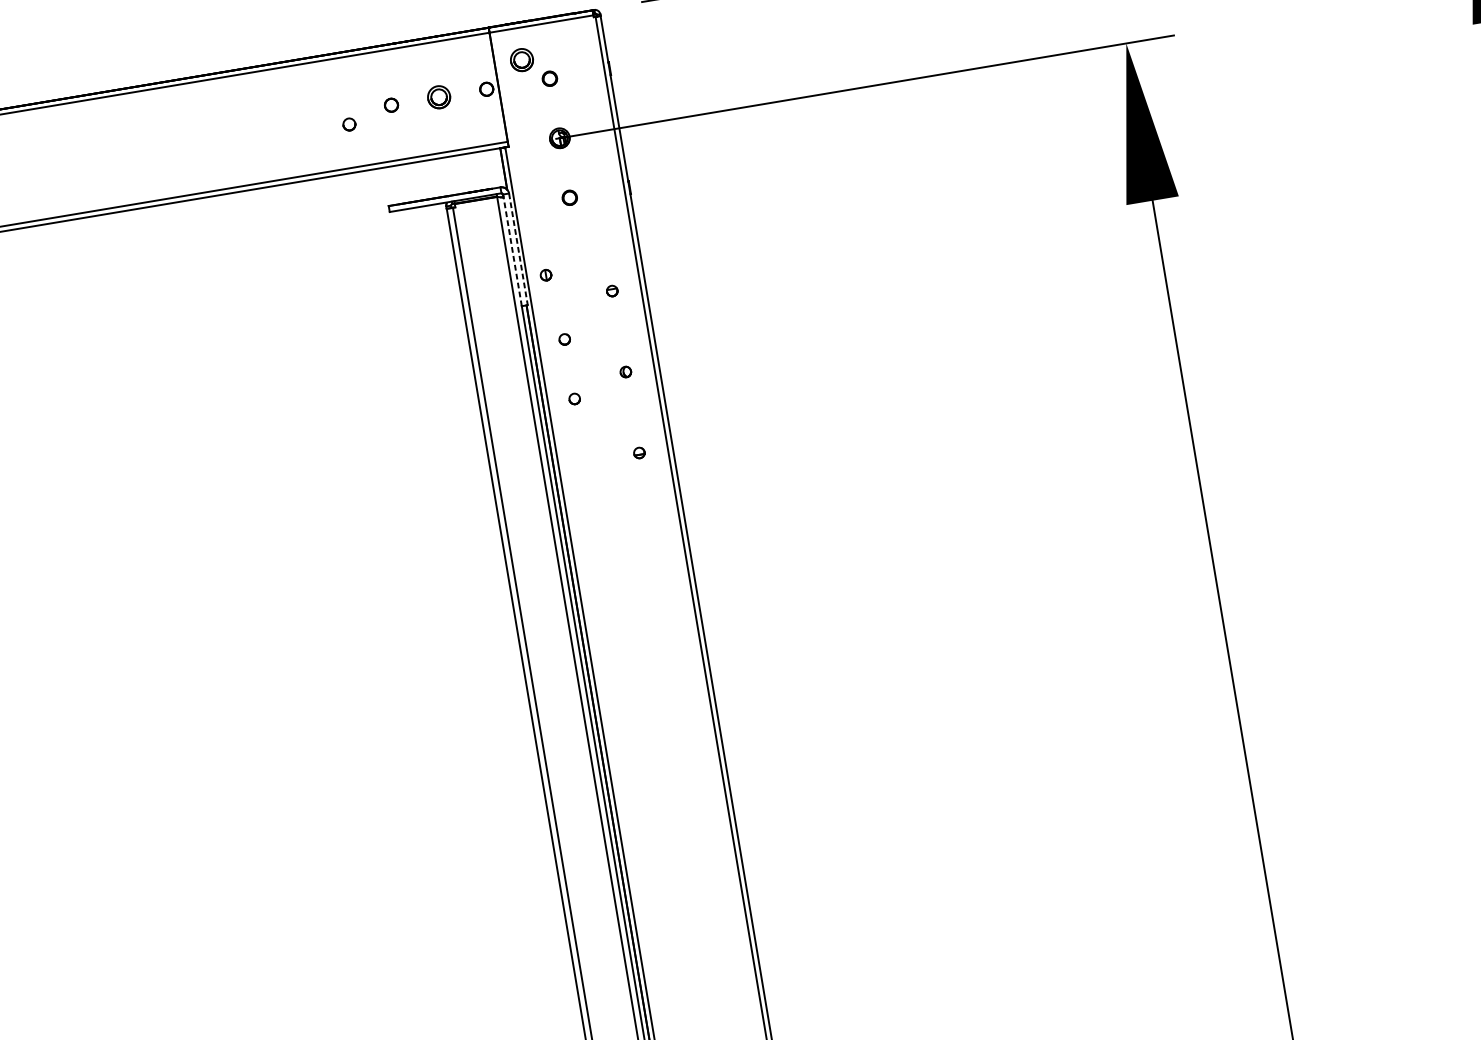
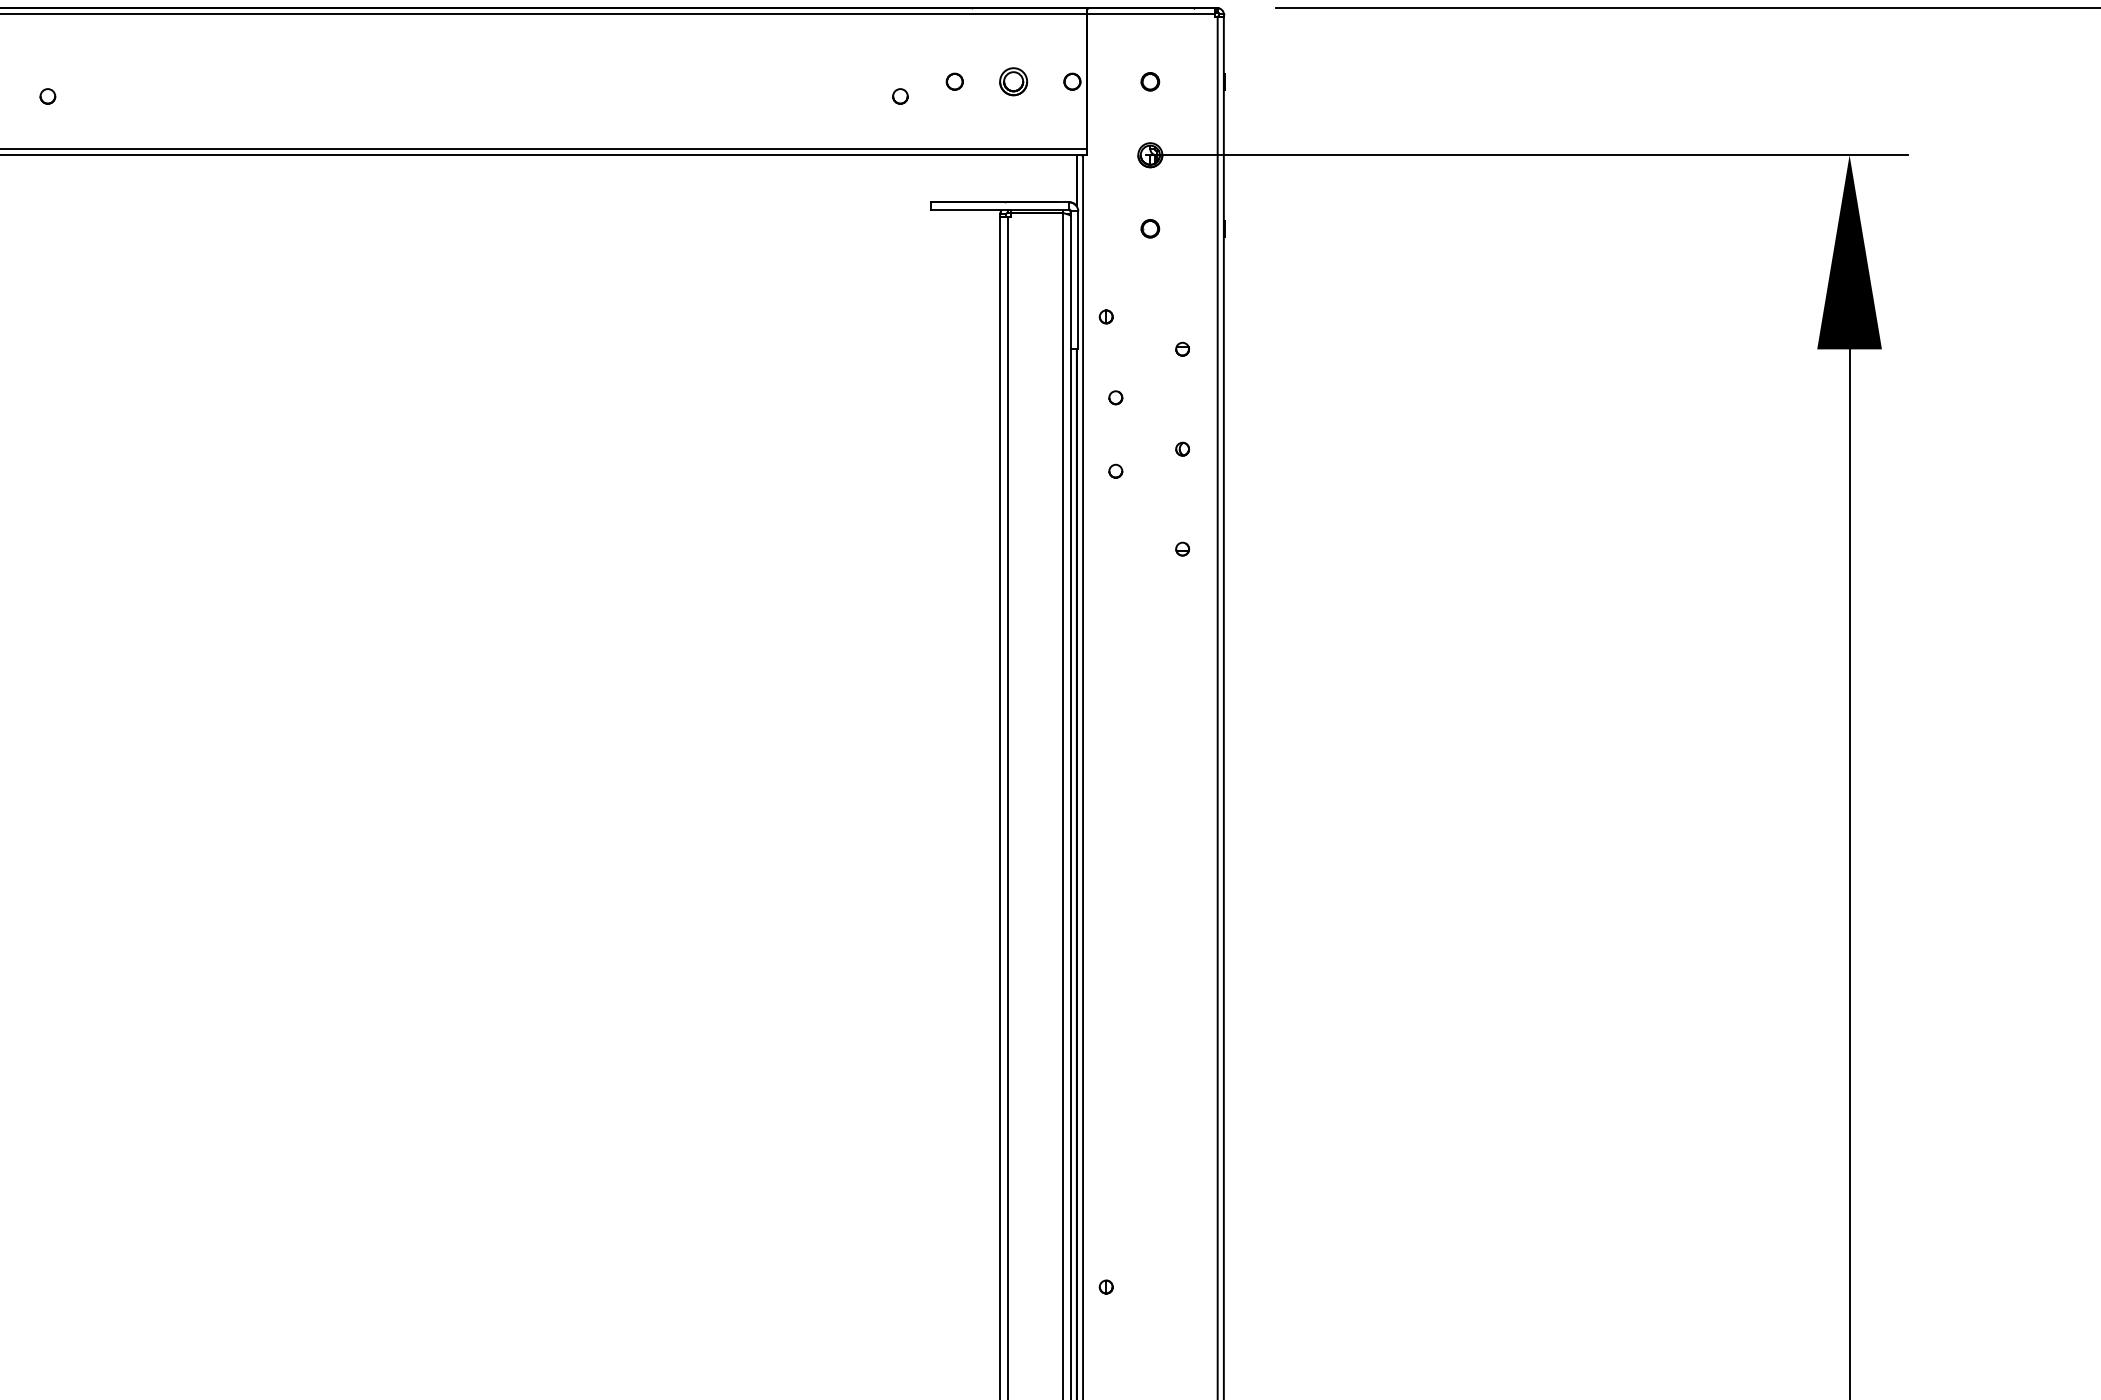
part: (521, 59) -> (1120, 53), removed
line: (518, 249) -> (1078, 280), dashed -> solid
line: (512, 250) -> (1070, 280), dashed -> solid

